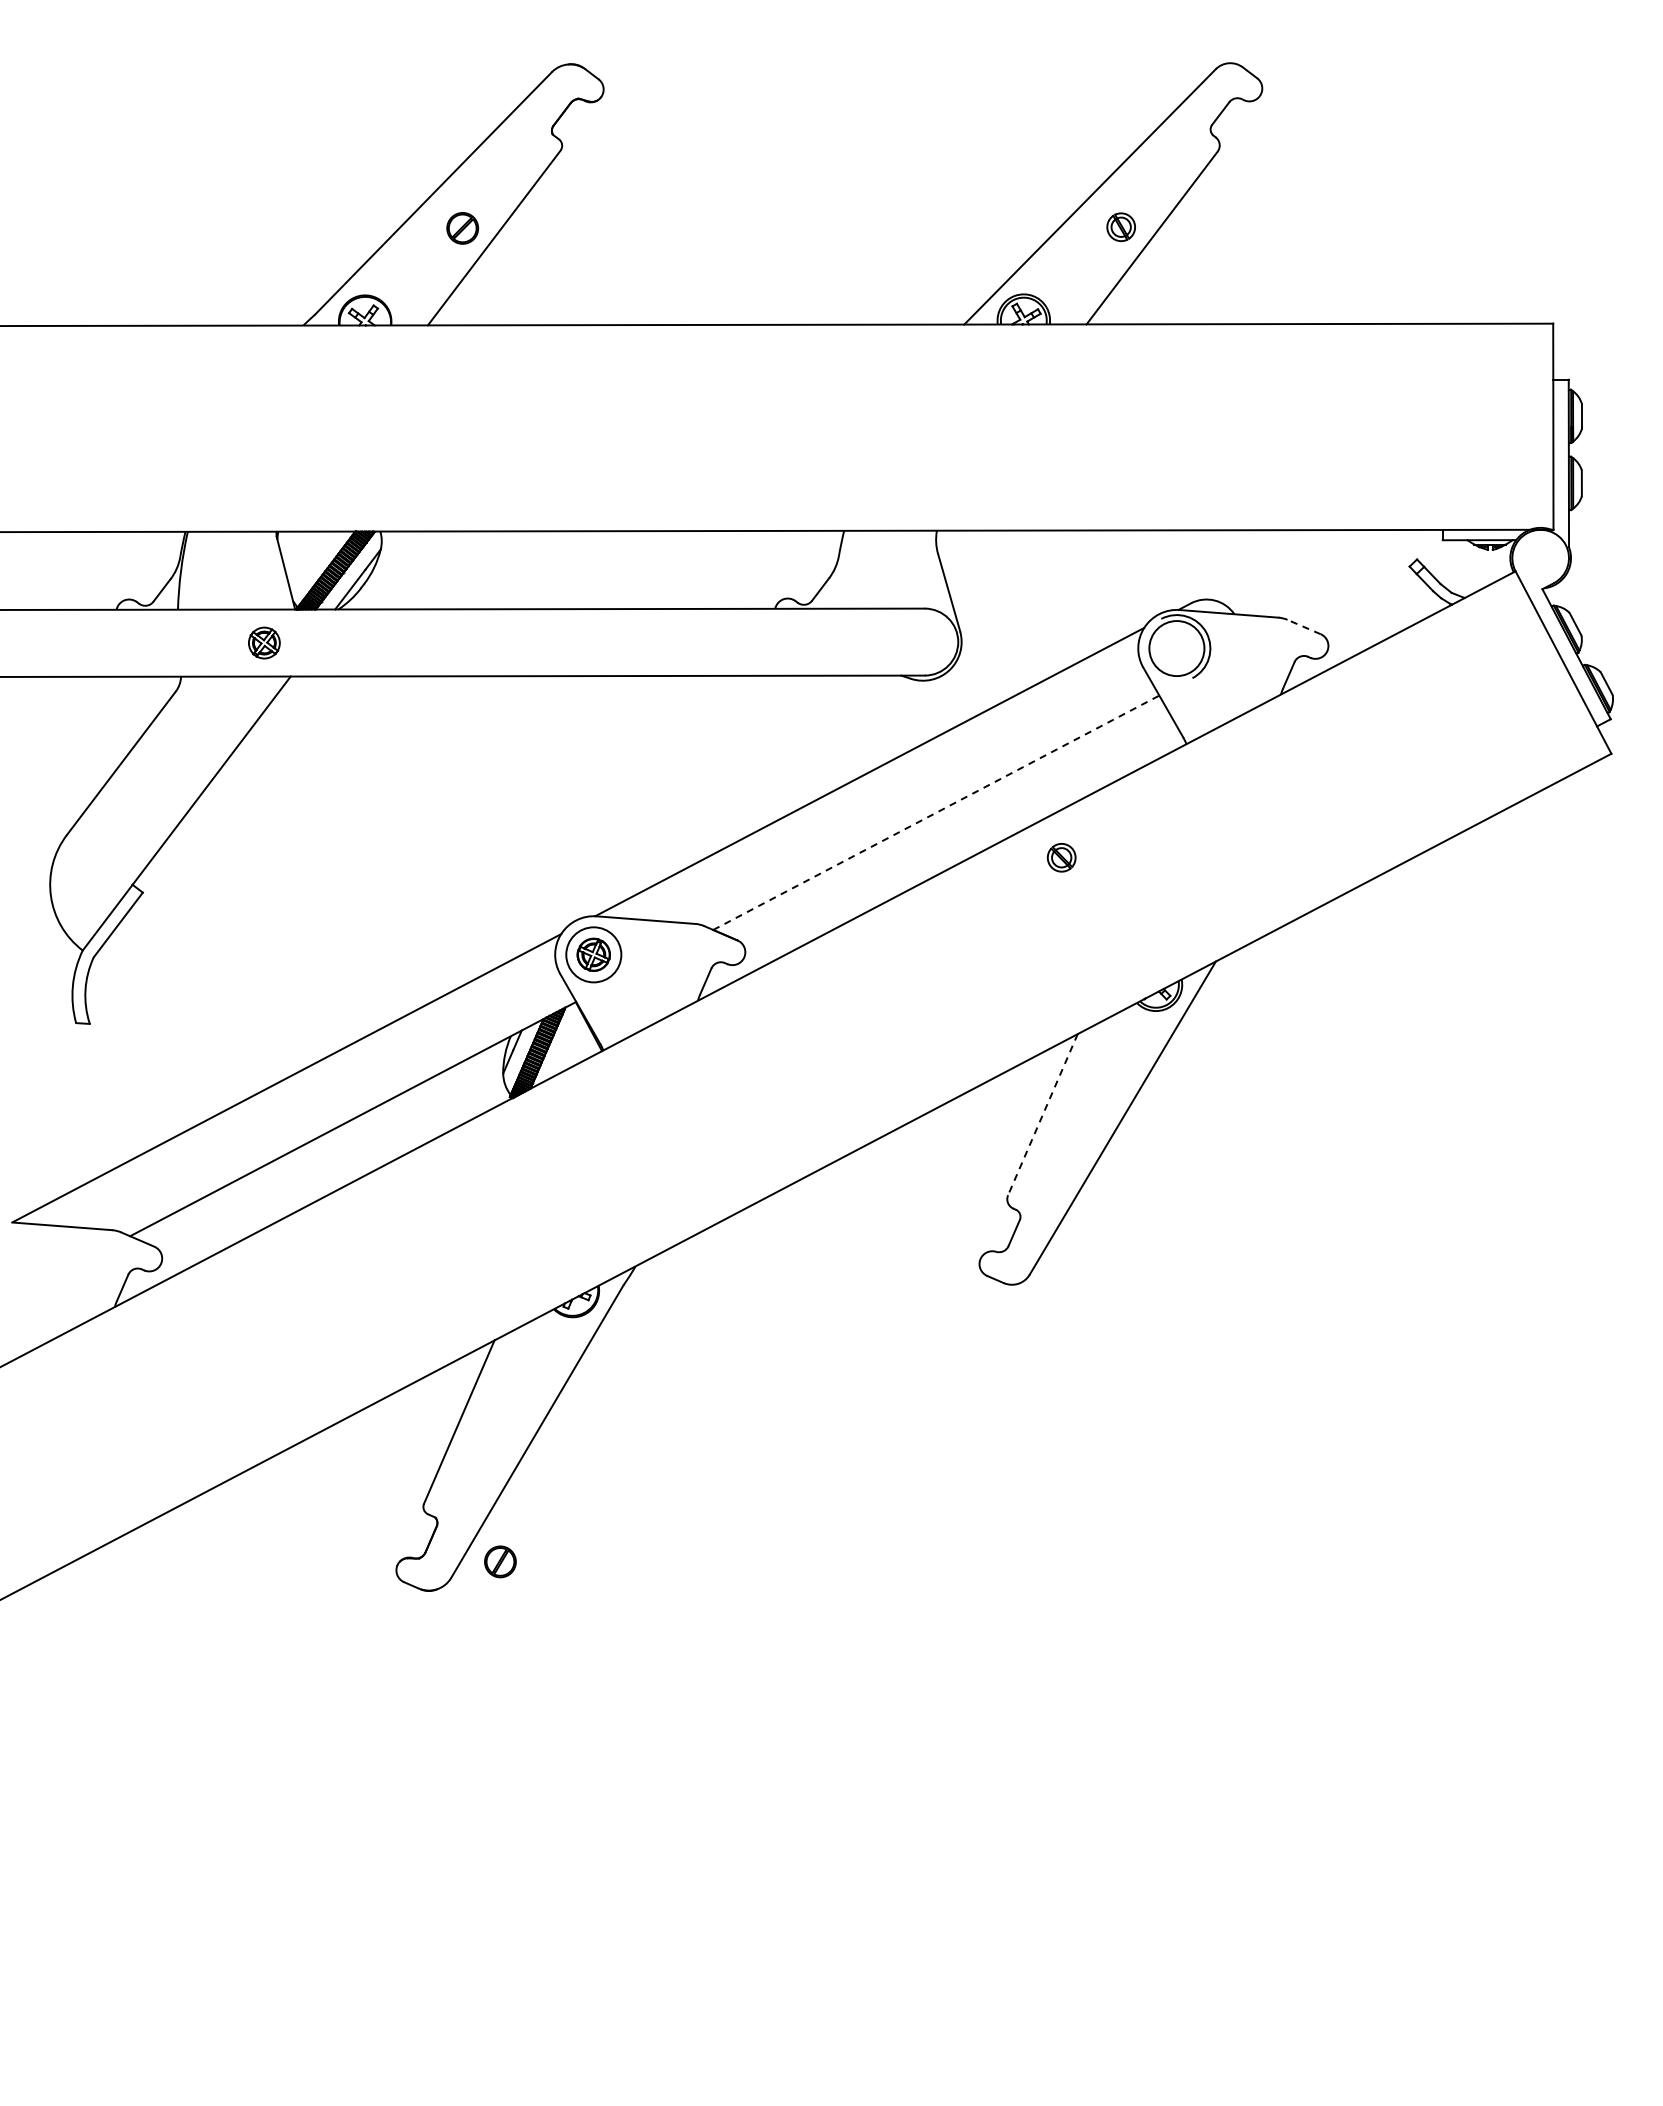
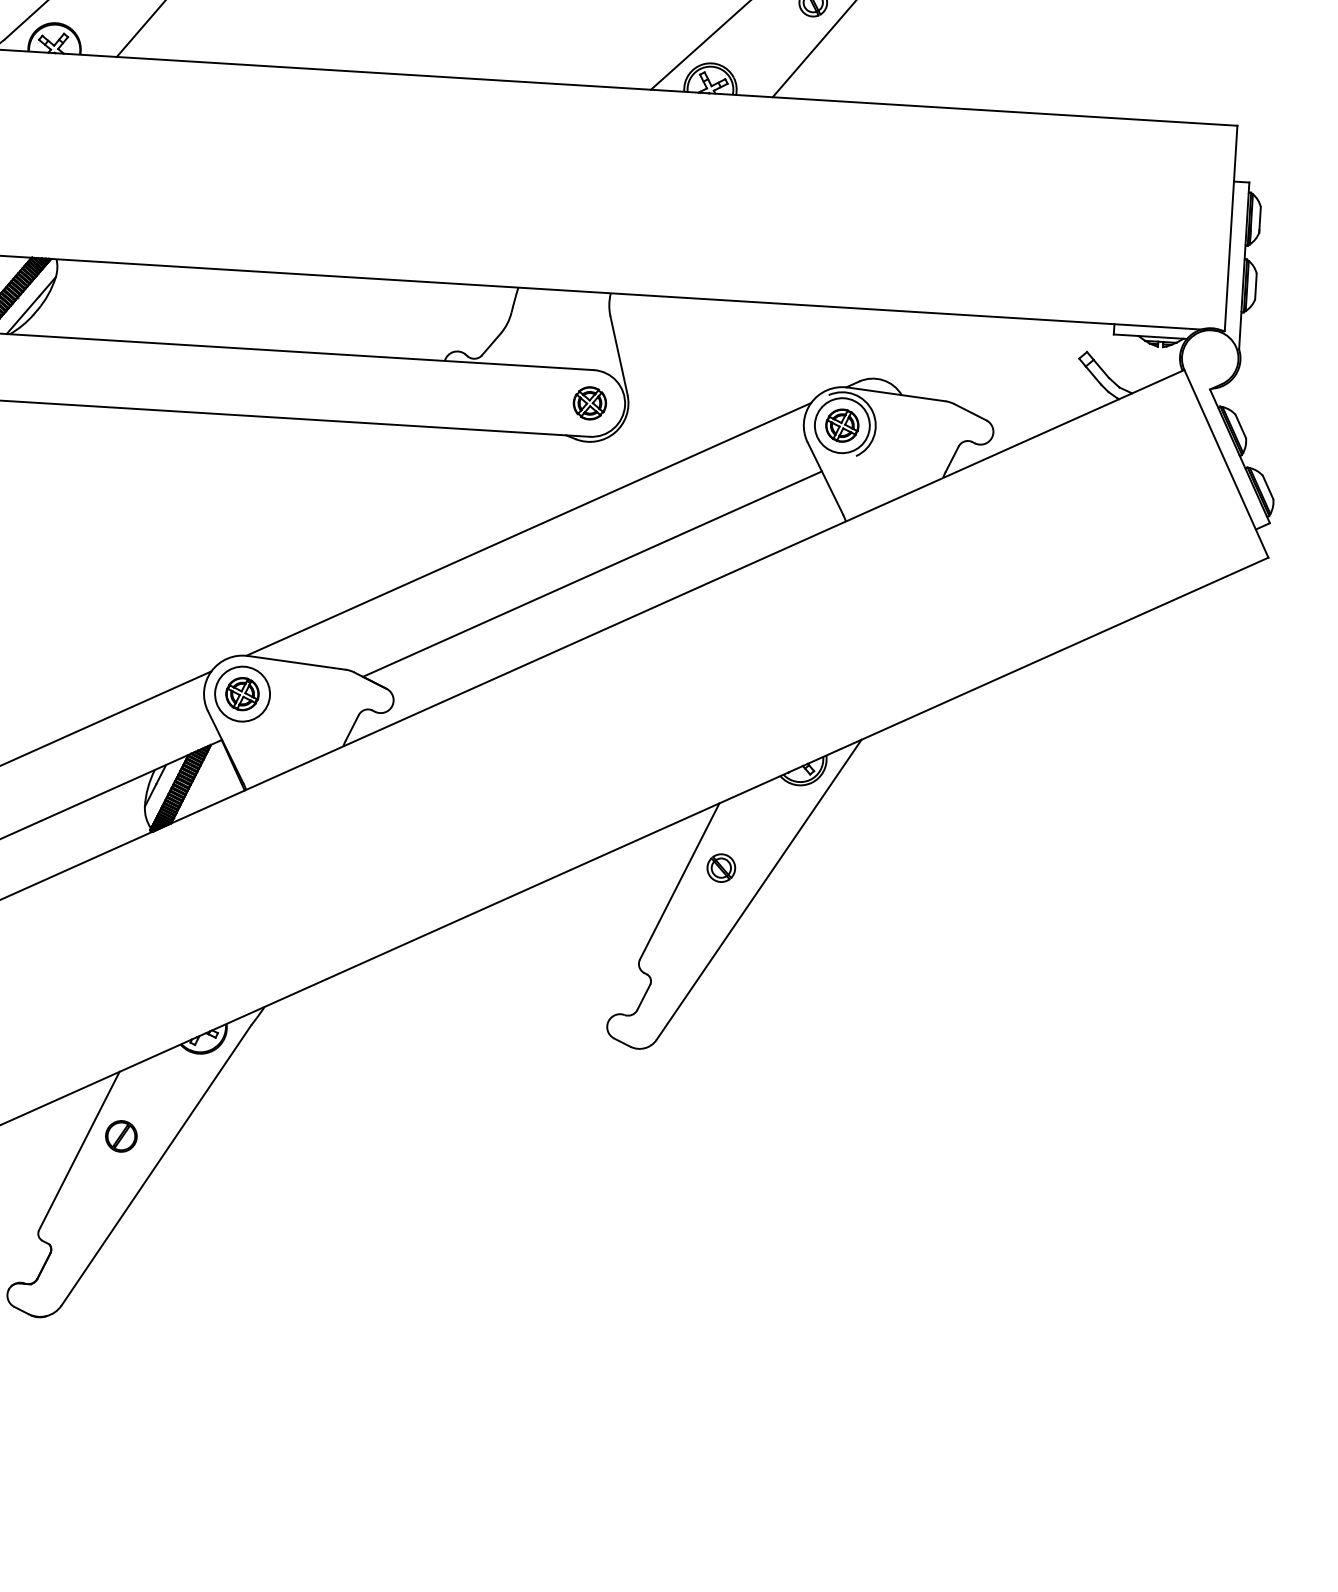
line: (1303, 626) -> (969, 411), dashed -> solid
part: (922, 642) -> (589, 403), added
part: (1176, 648) -> (841, 425), added
line: (936, 812) -> (592, 573), dashed -> solid
part: (1061, 857) -> (721, 867), moved
line: (1042, 1114) -> (679, 881), dashed -> solid
part: (500, 1561) -> (121, 1136), moved

